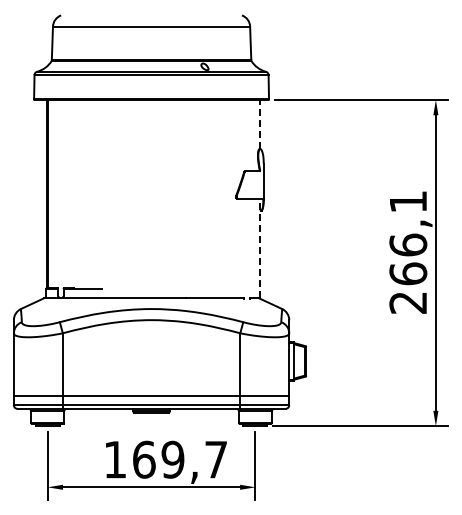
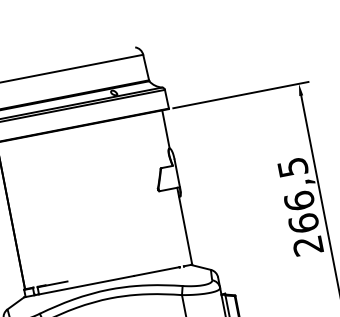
line: (260, 124) -> (166, 129), dashed -> solid
text: (408, 201) -> (292, 167), 266,1 -> 266,5
line: (260, 248) -> (184, 226), dashed -> solid

